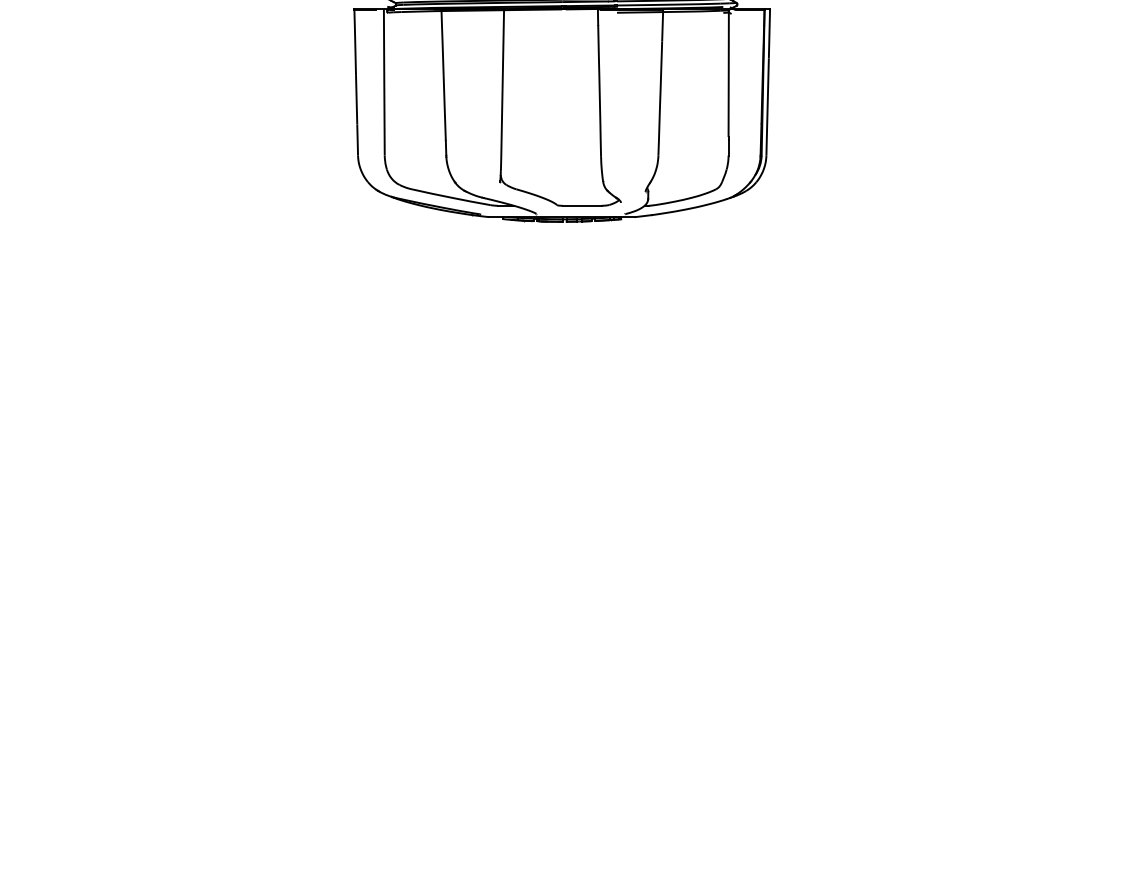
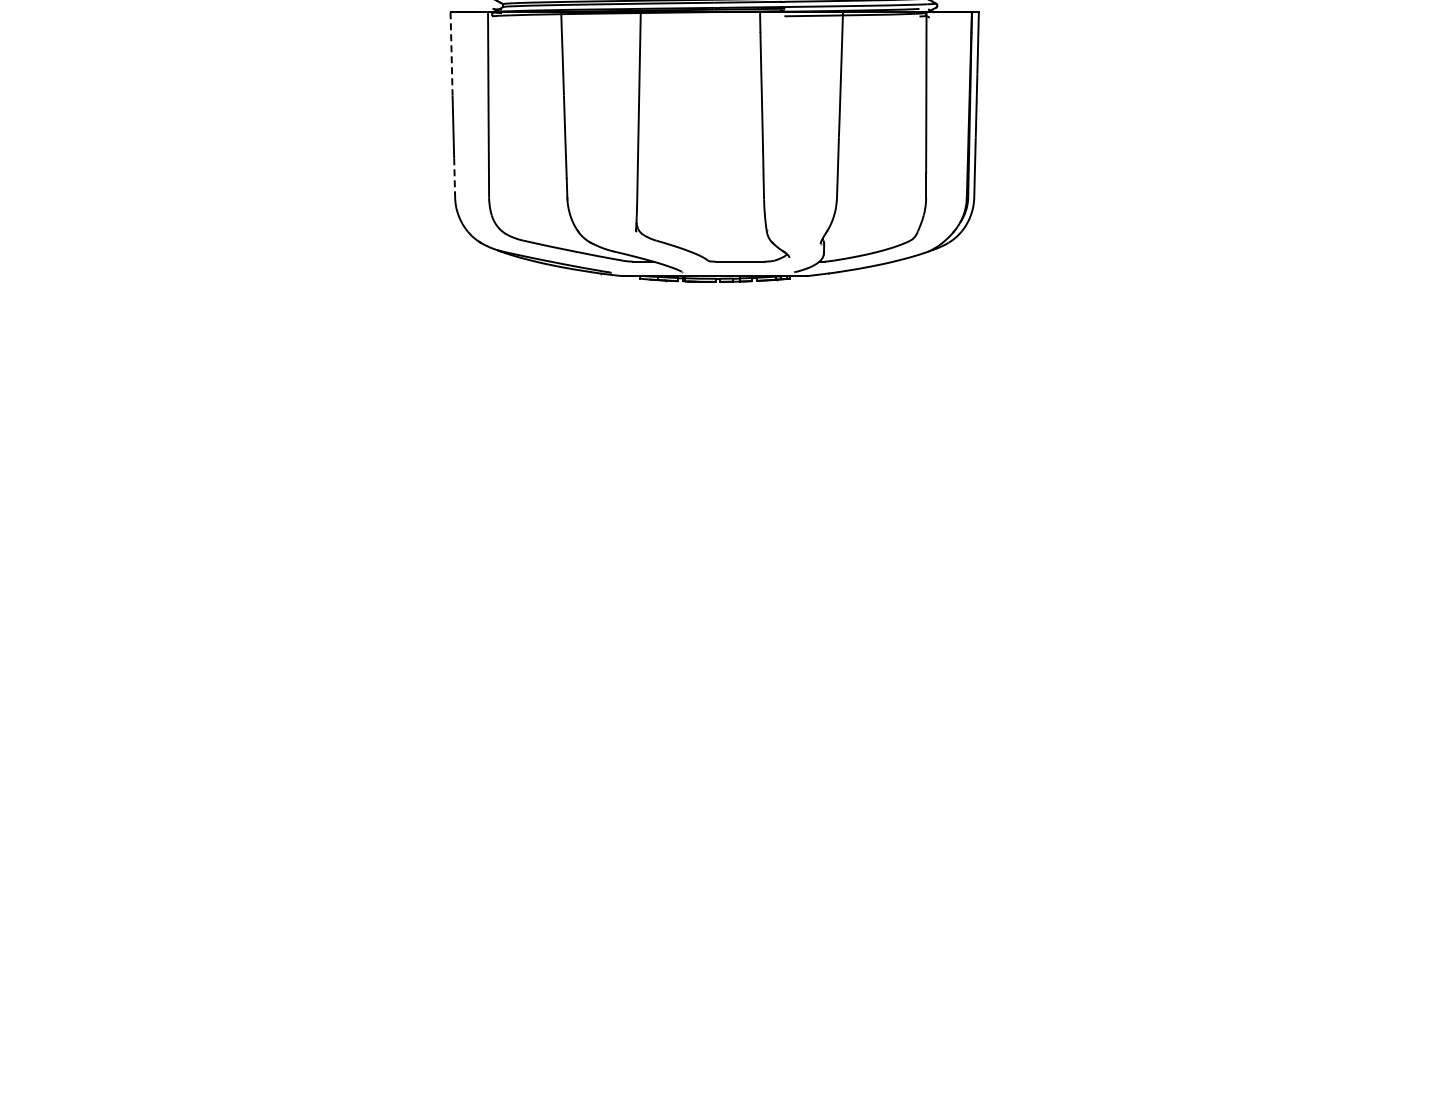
line: (355, 42) -> (451, 53), solid -> dashed
line: (357, 141) -> (454, 179), solid -> dashed

